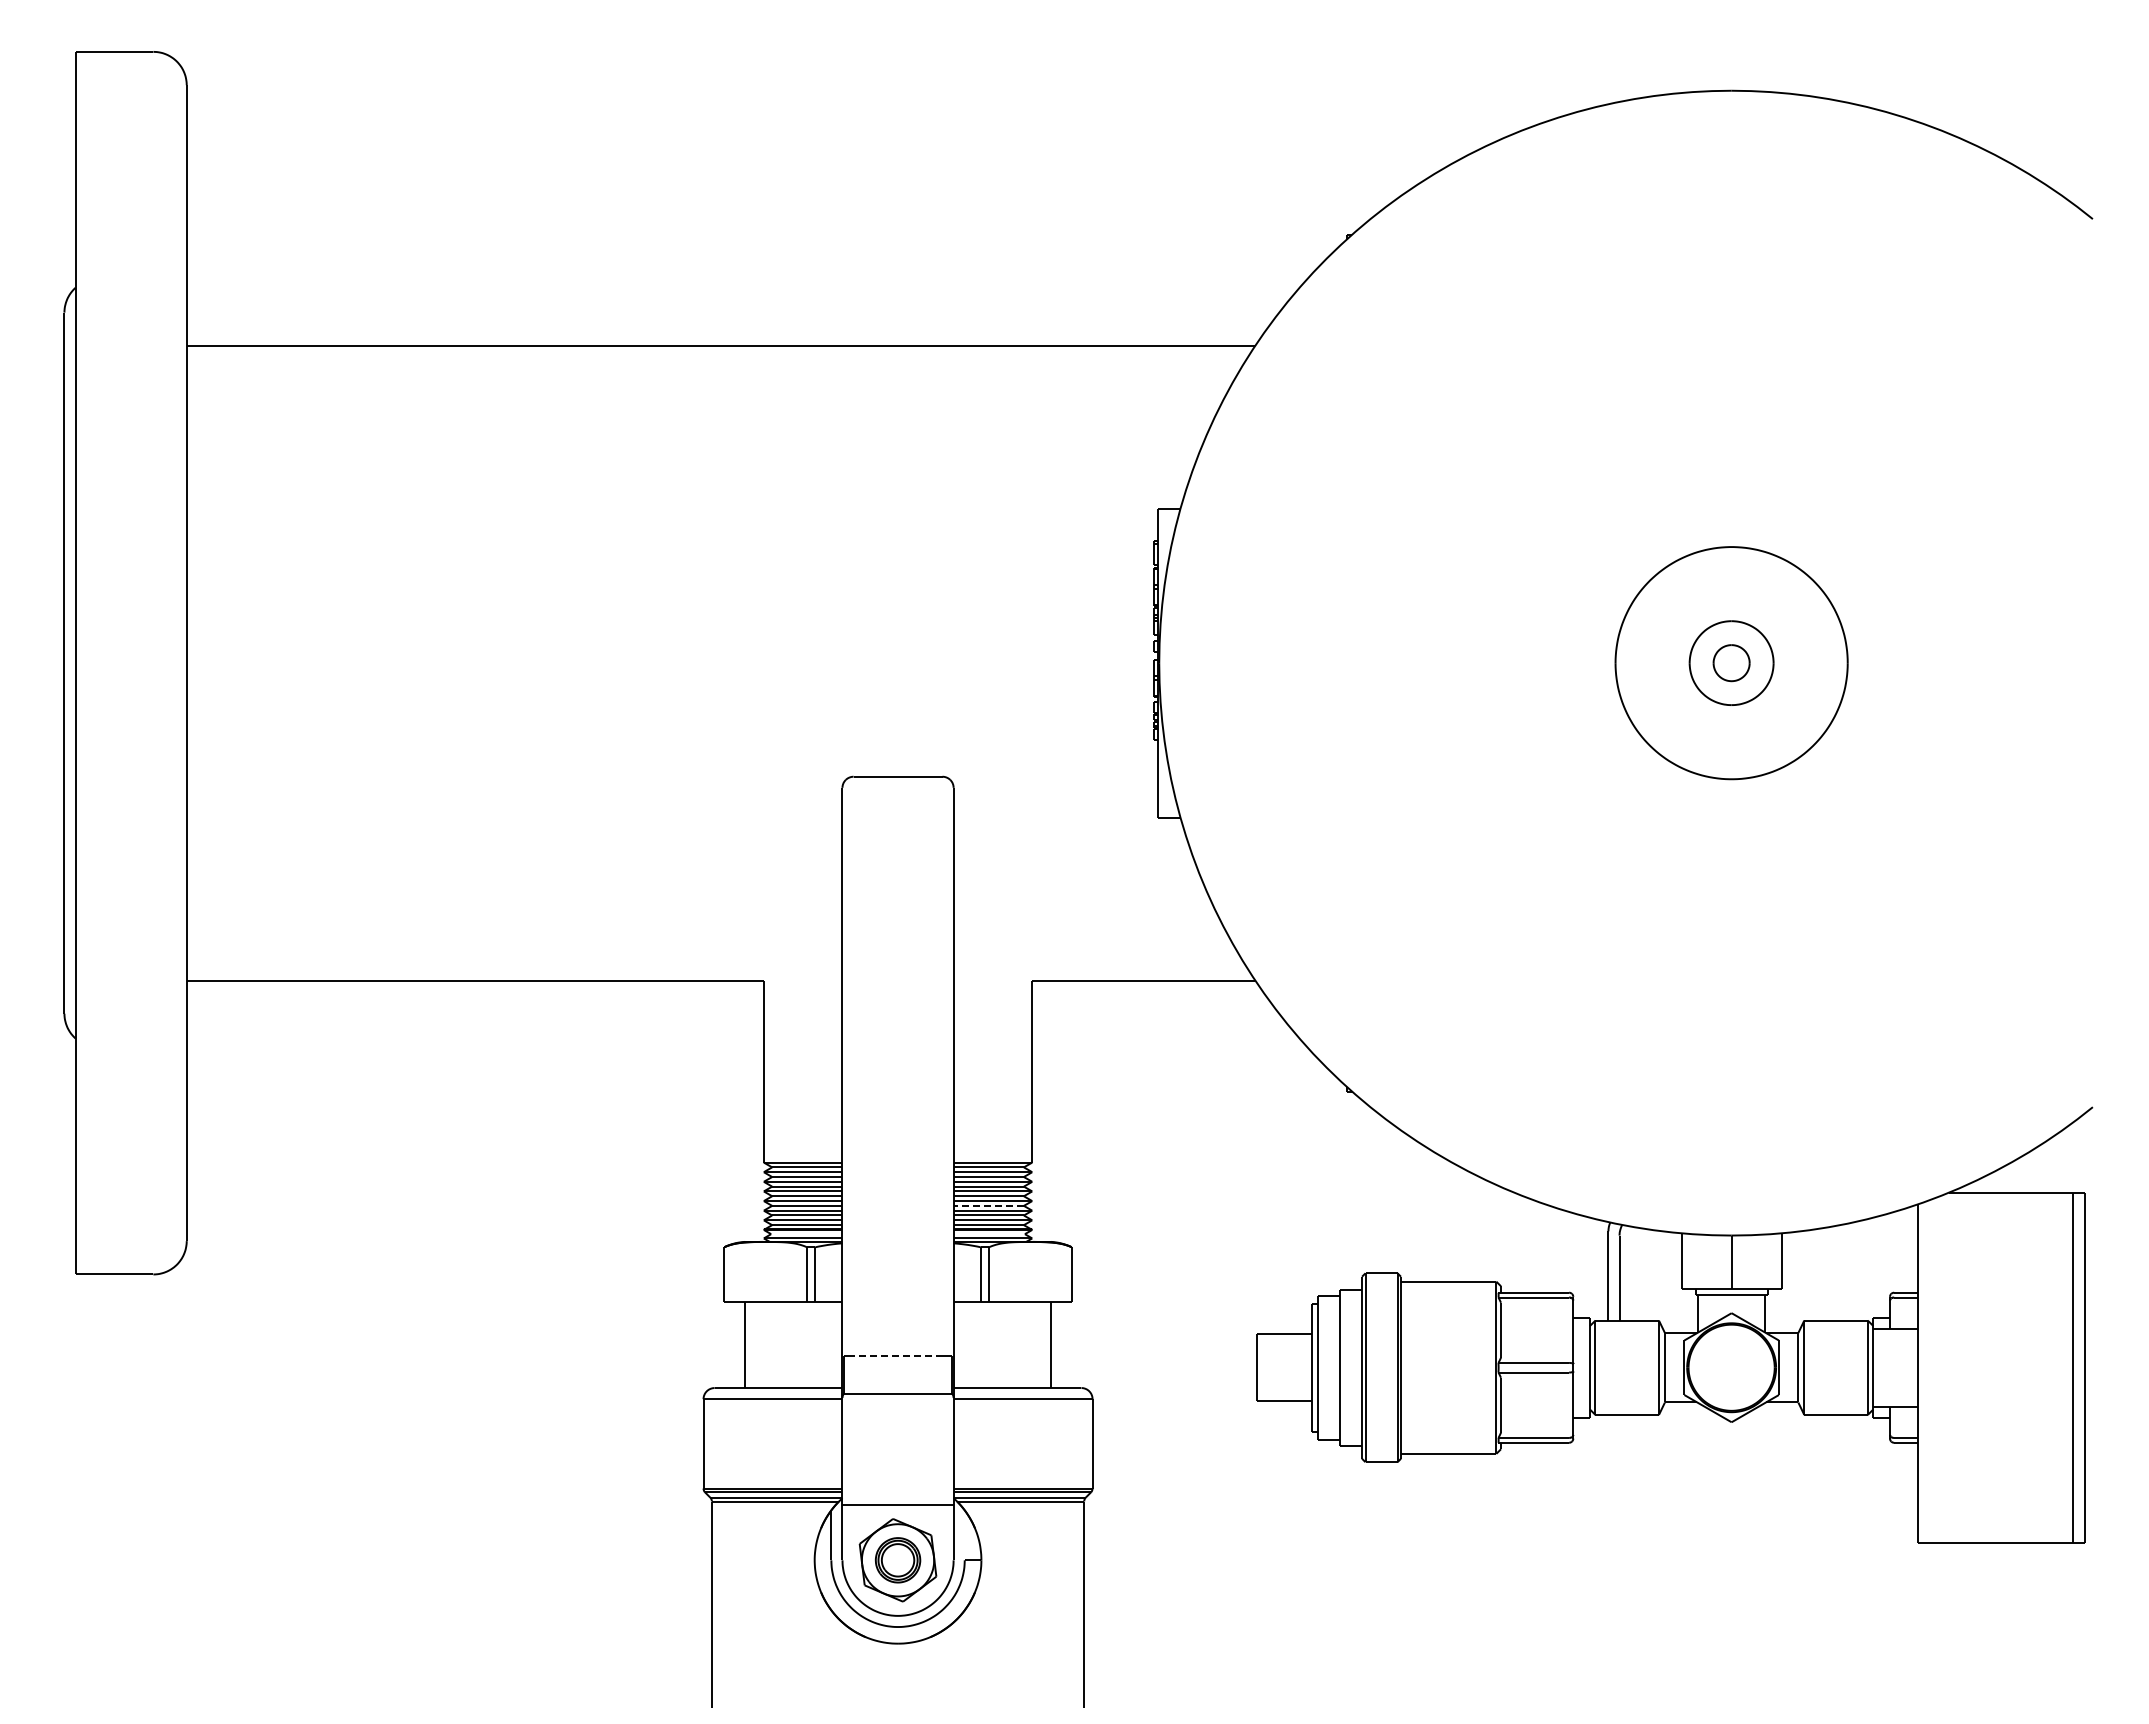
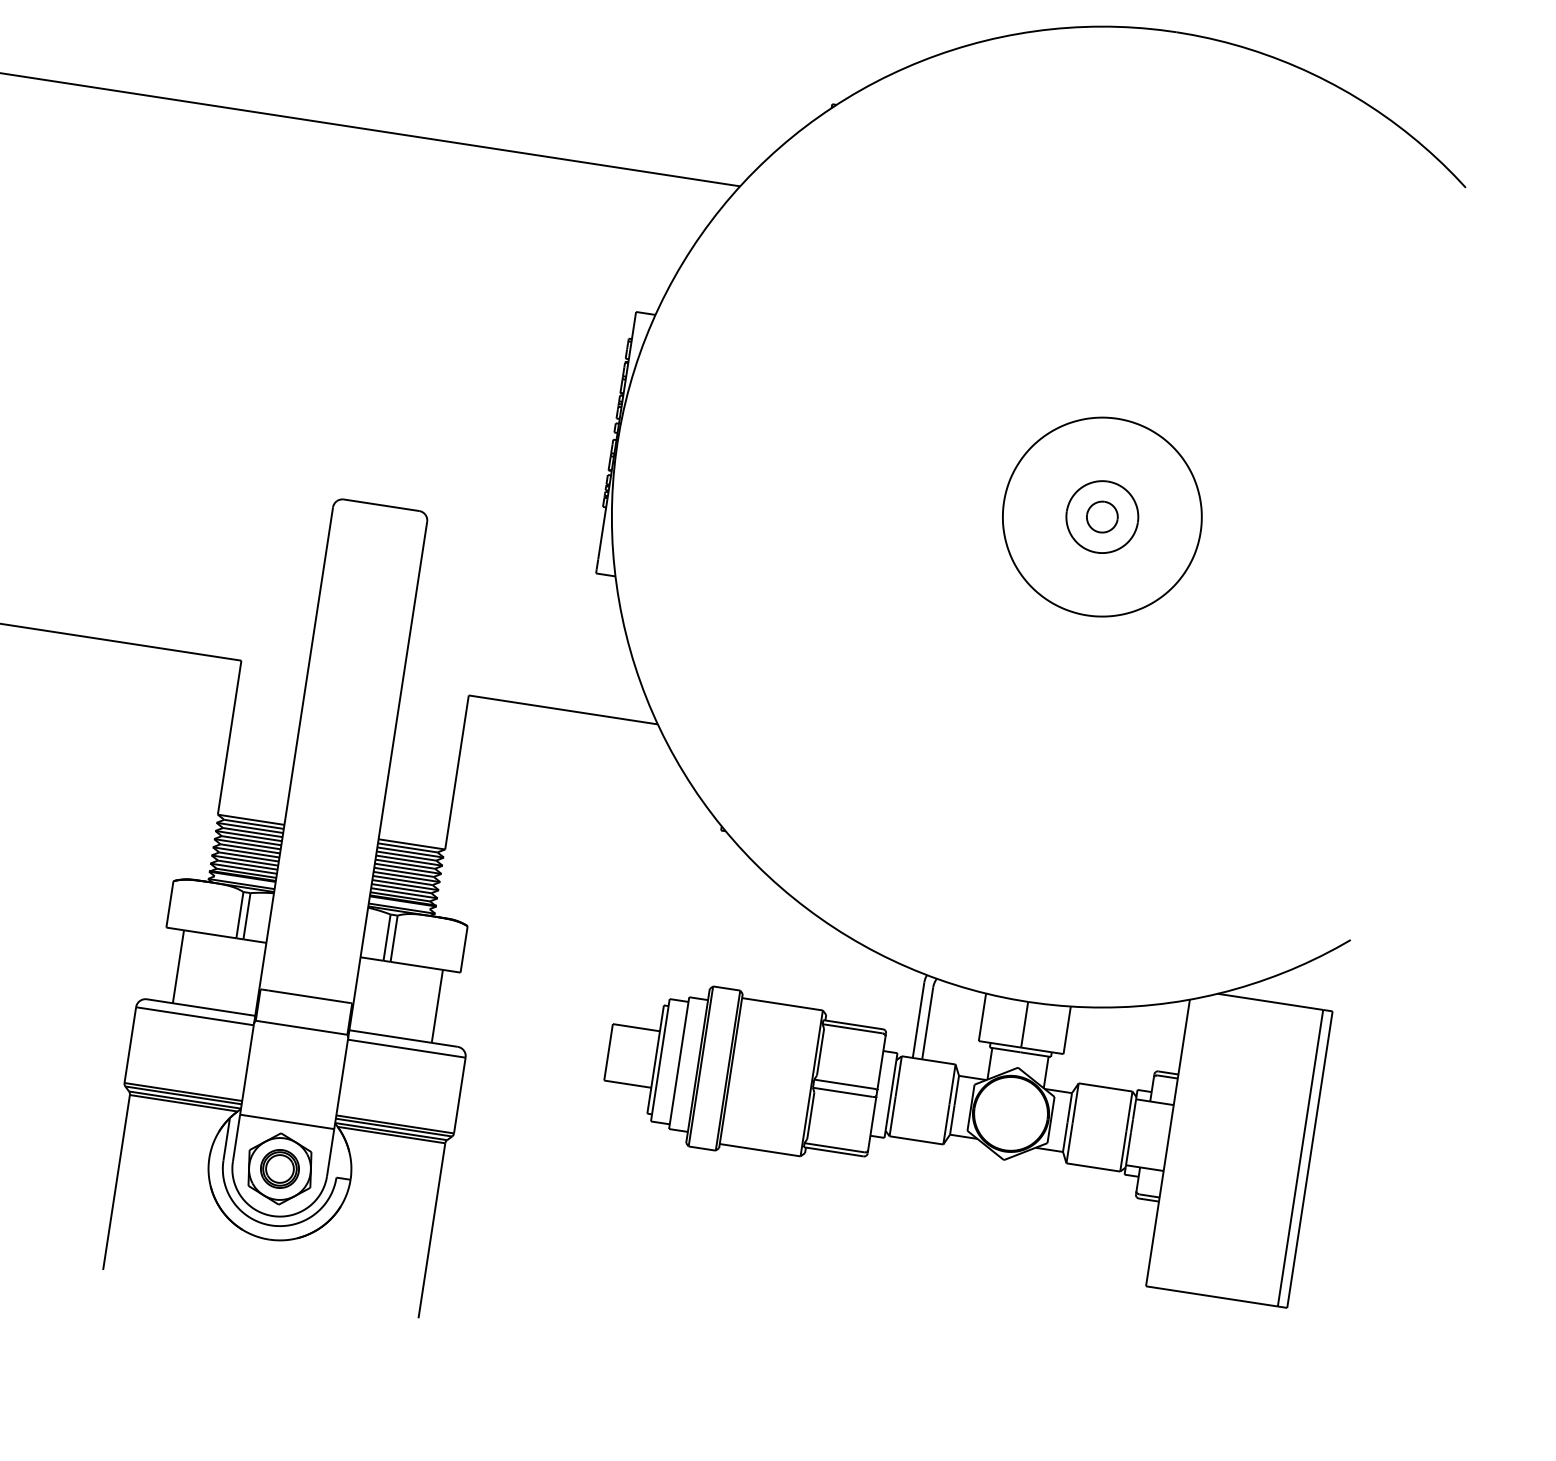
line: (988, 1205) -> (402, 880), dashed -> solid
line: (897, 1356) -> (305, 996), dashed -> solid

